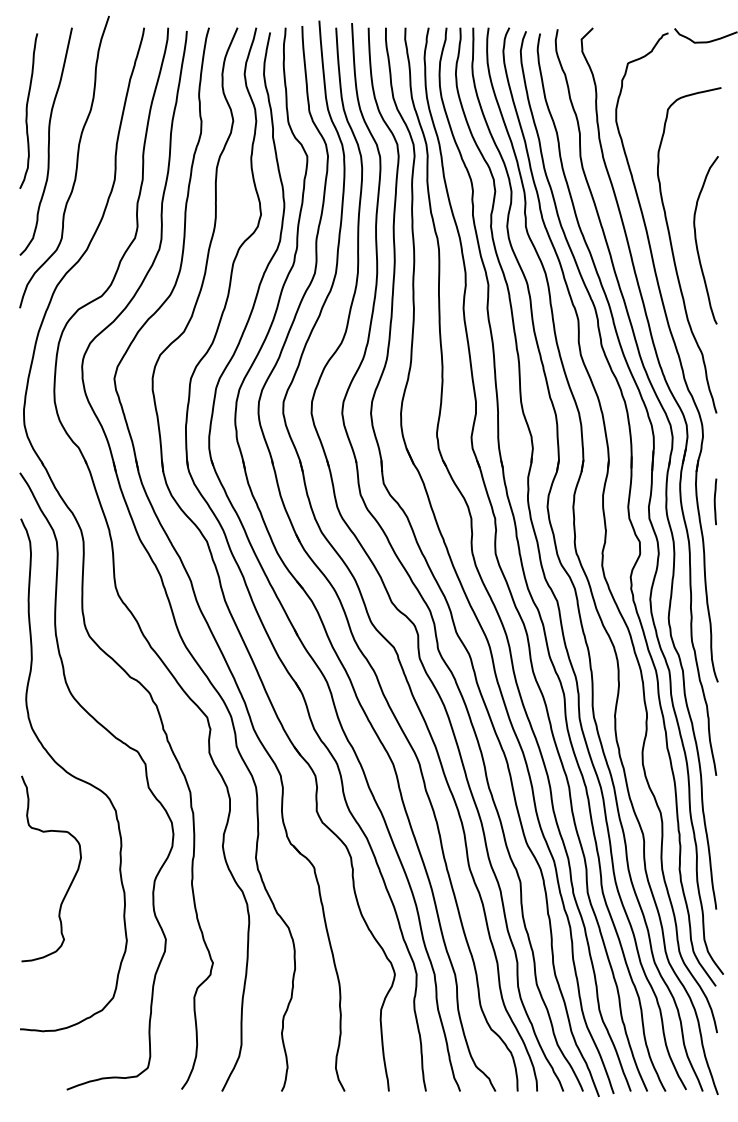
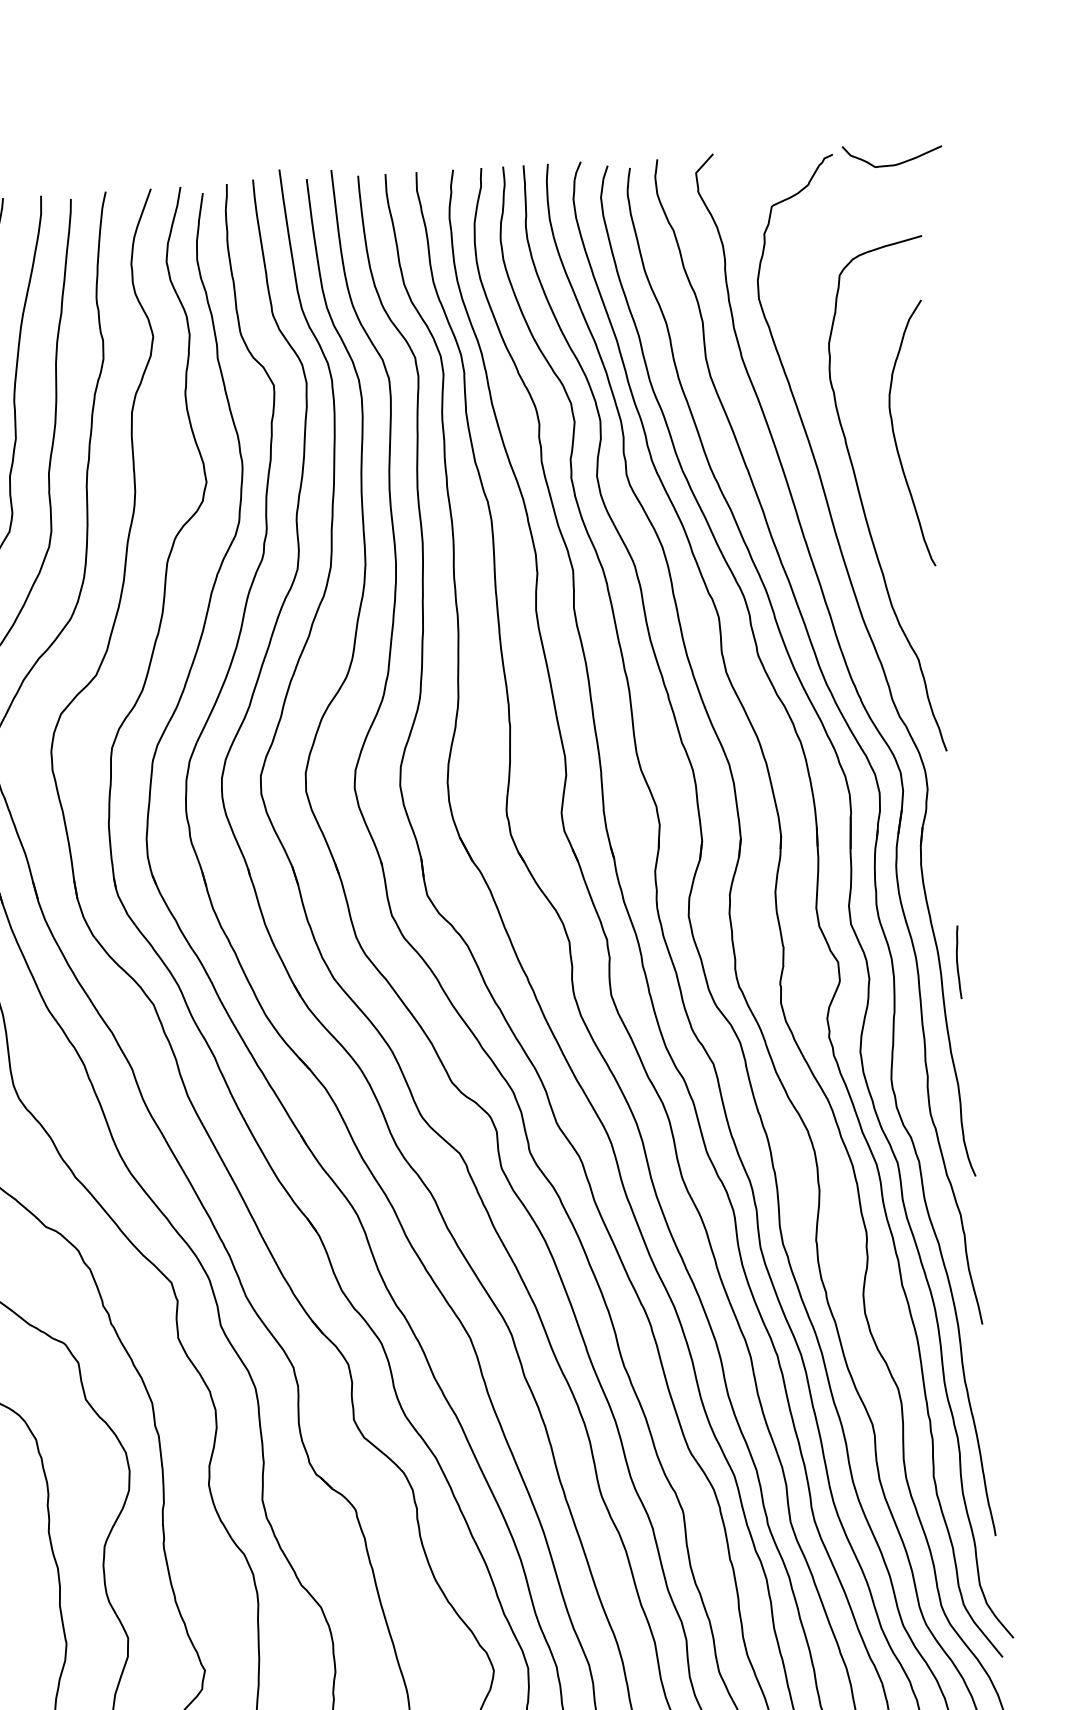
curve: (697, 242) -> (896, 438), moved
curve: (715, 501) -> (958, 961), moved

